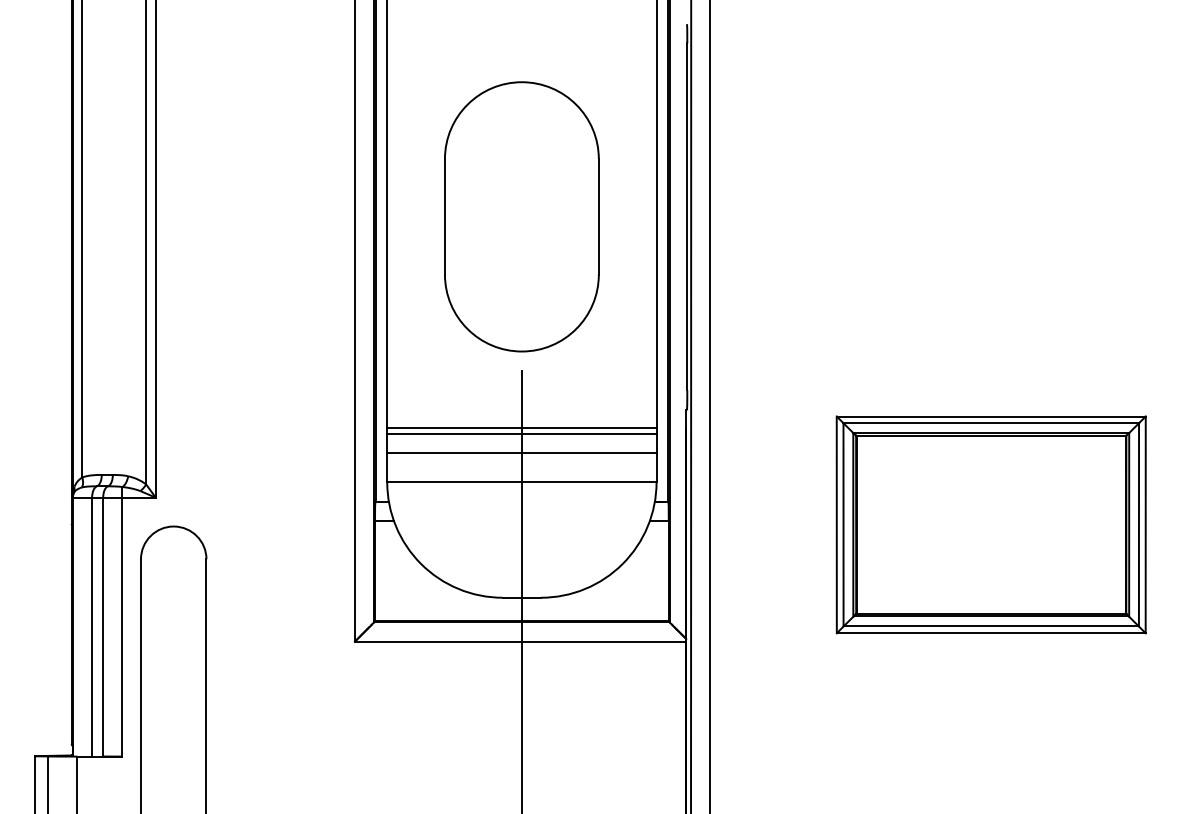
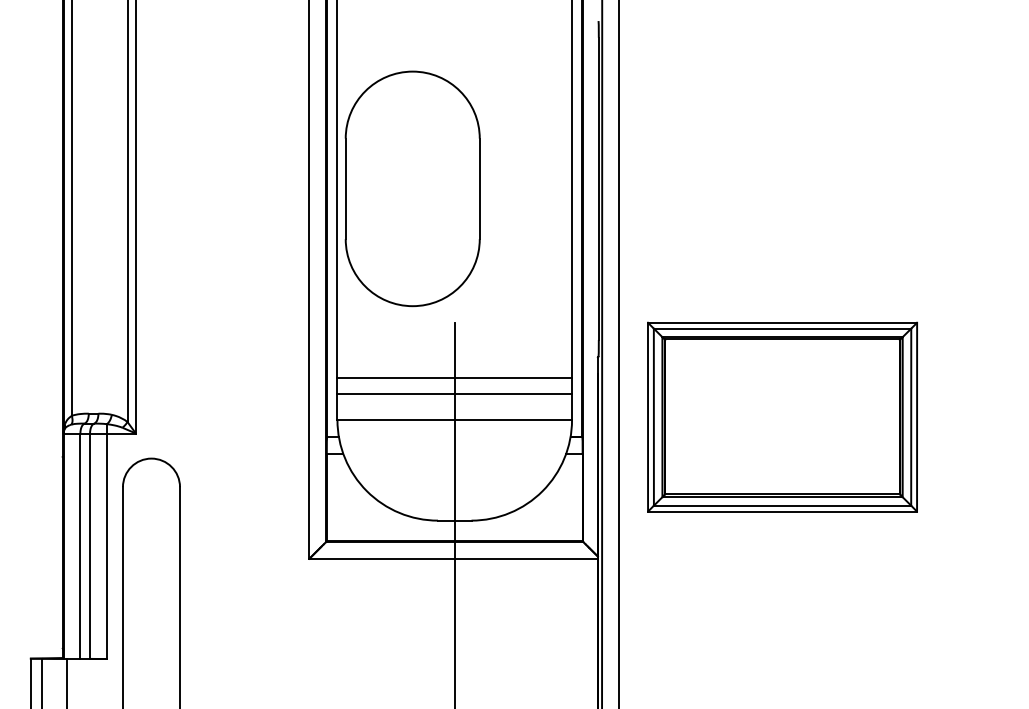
part: (521, 216) -> (412, 188), moved
line: (521, 428) -> (454, 373), removed
part: (991, 524) -> (782, 416), moved

